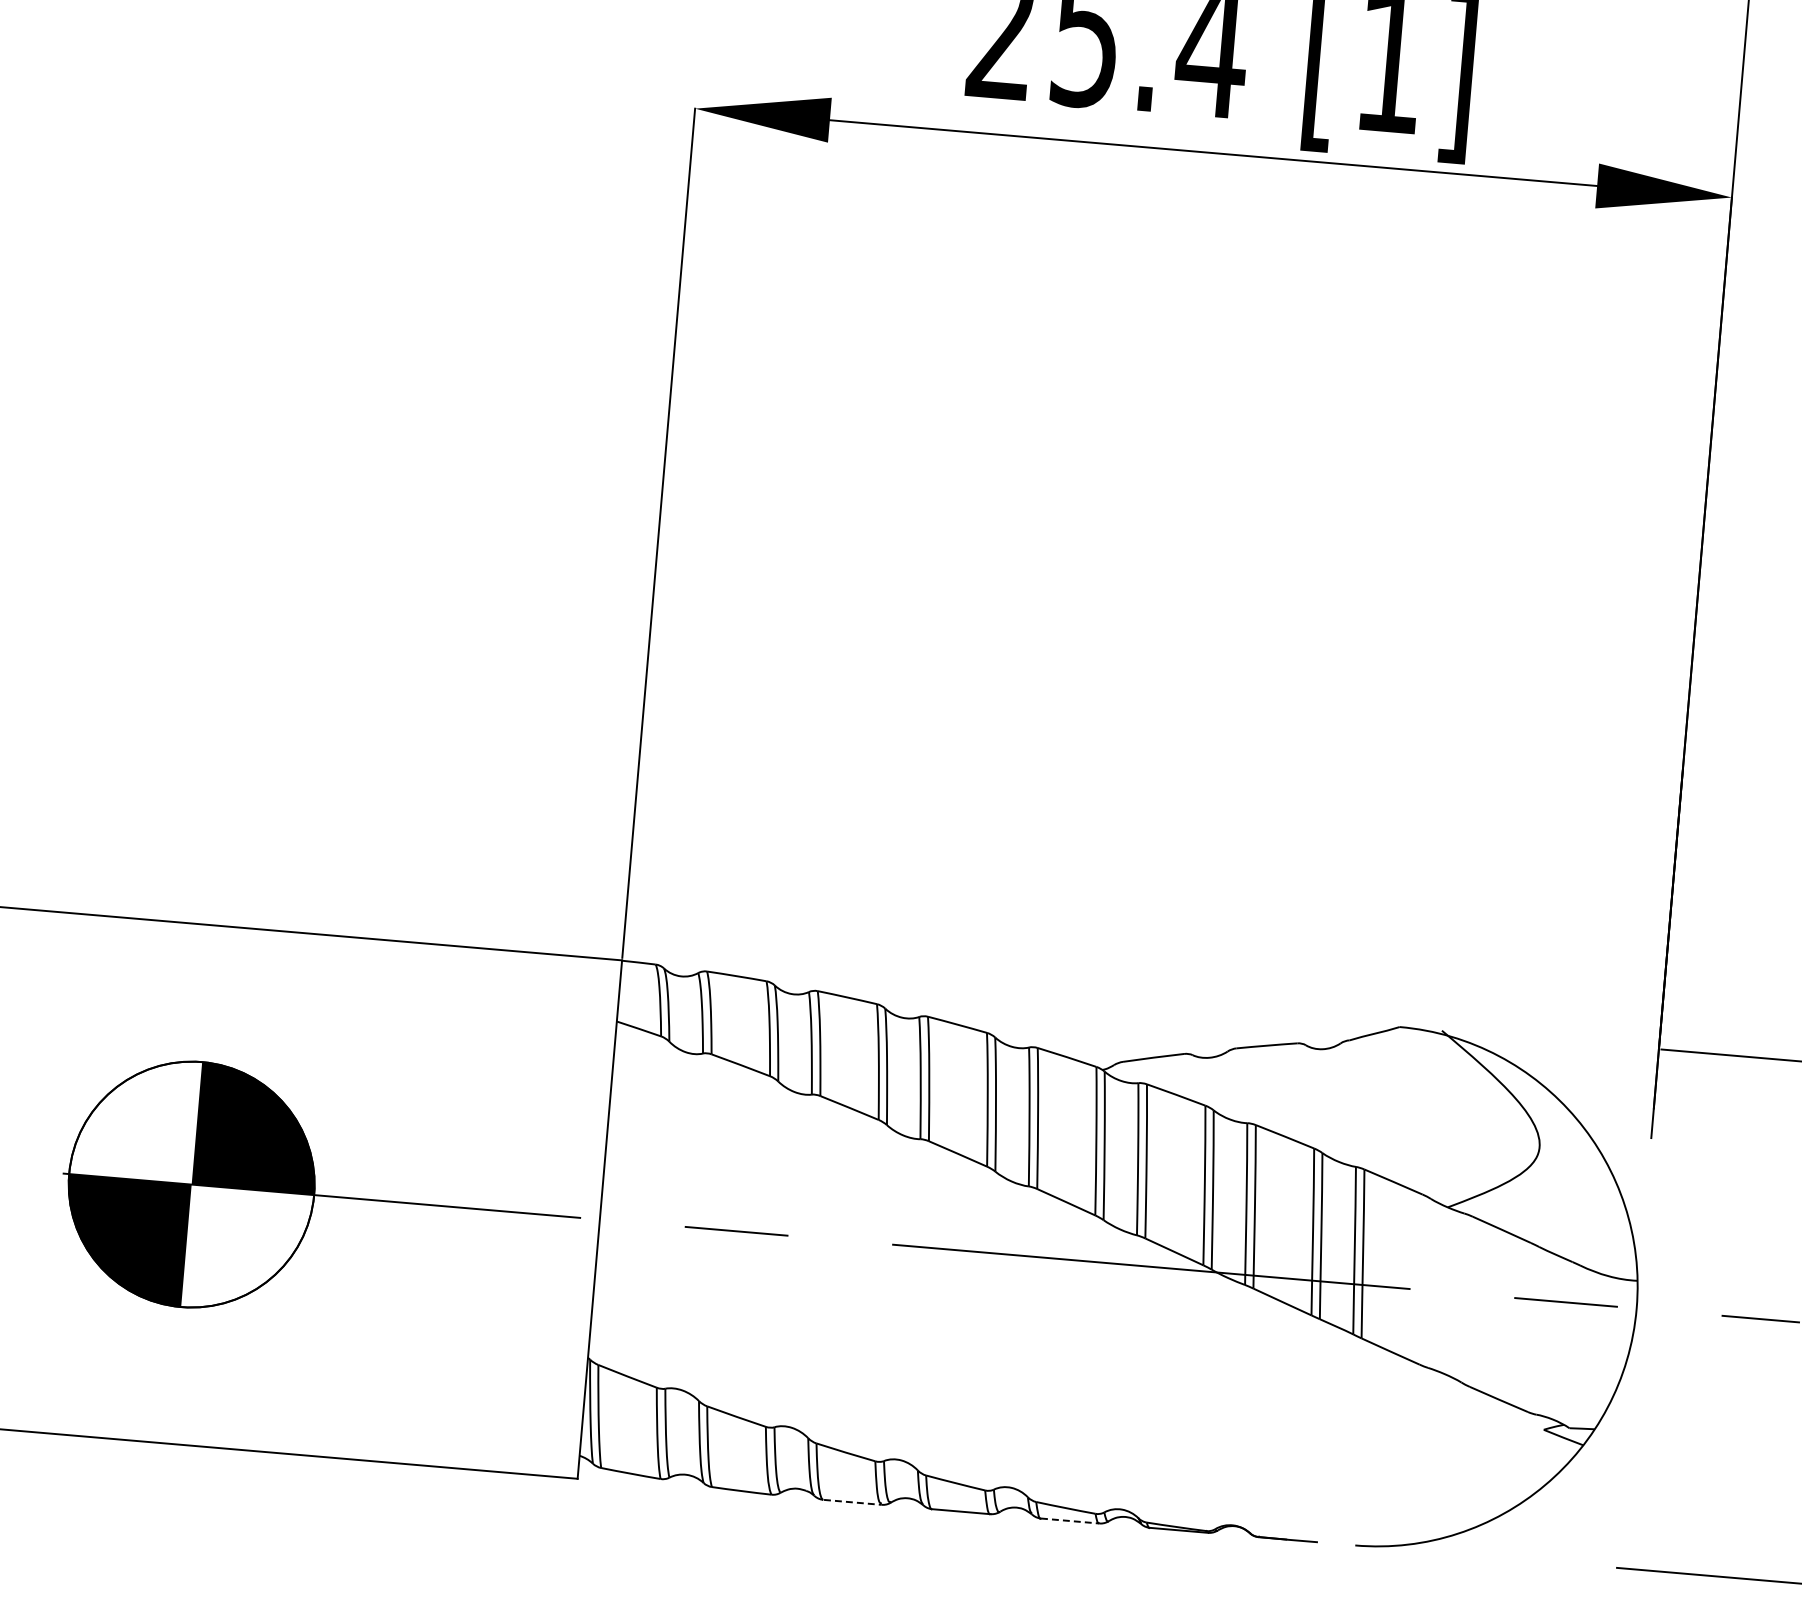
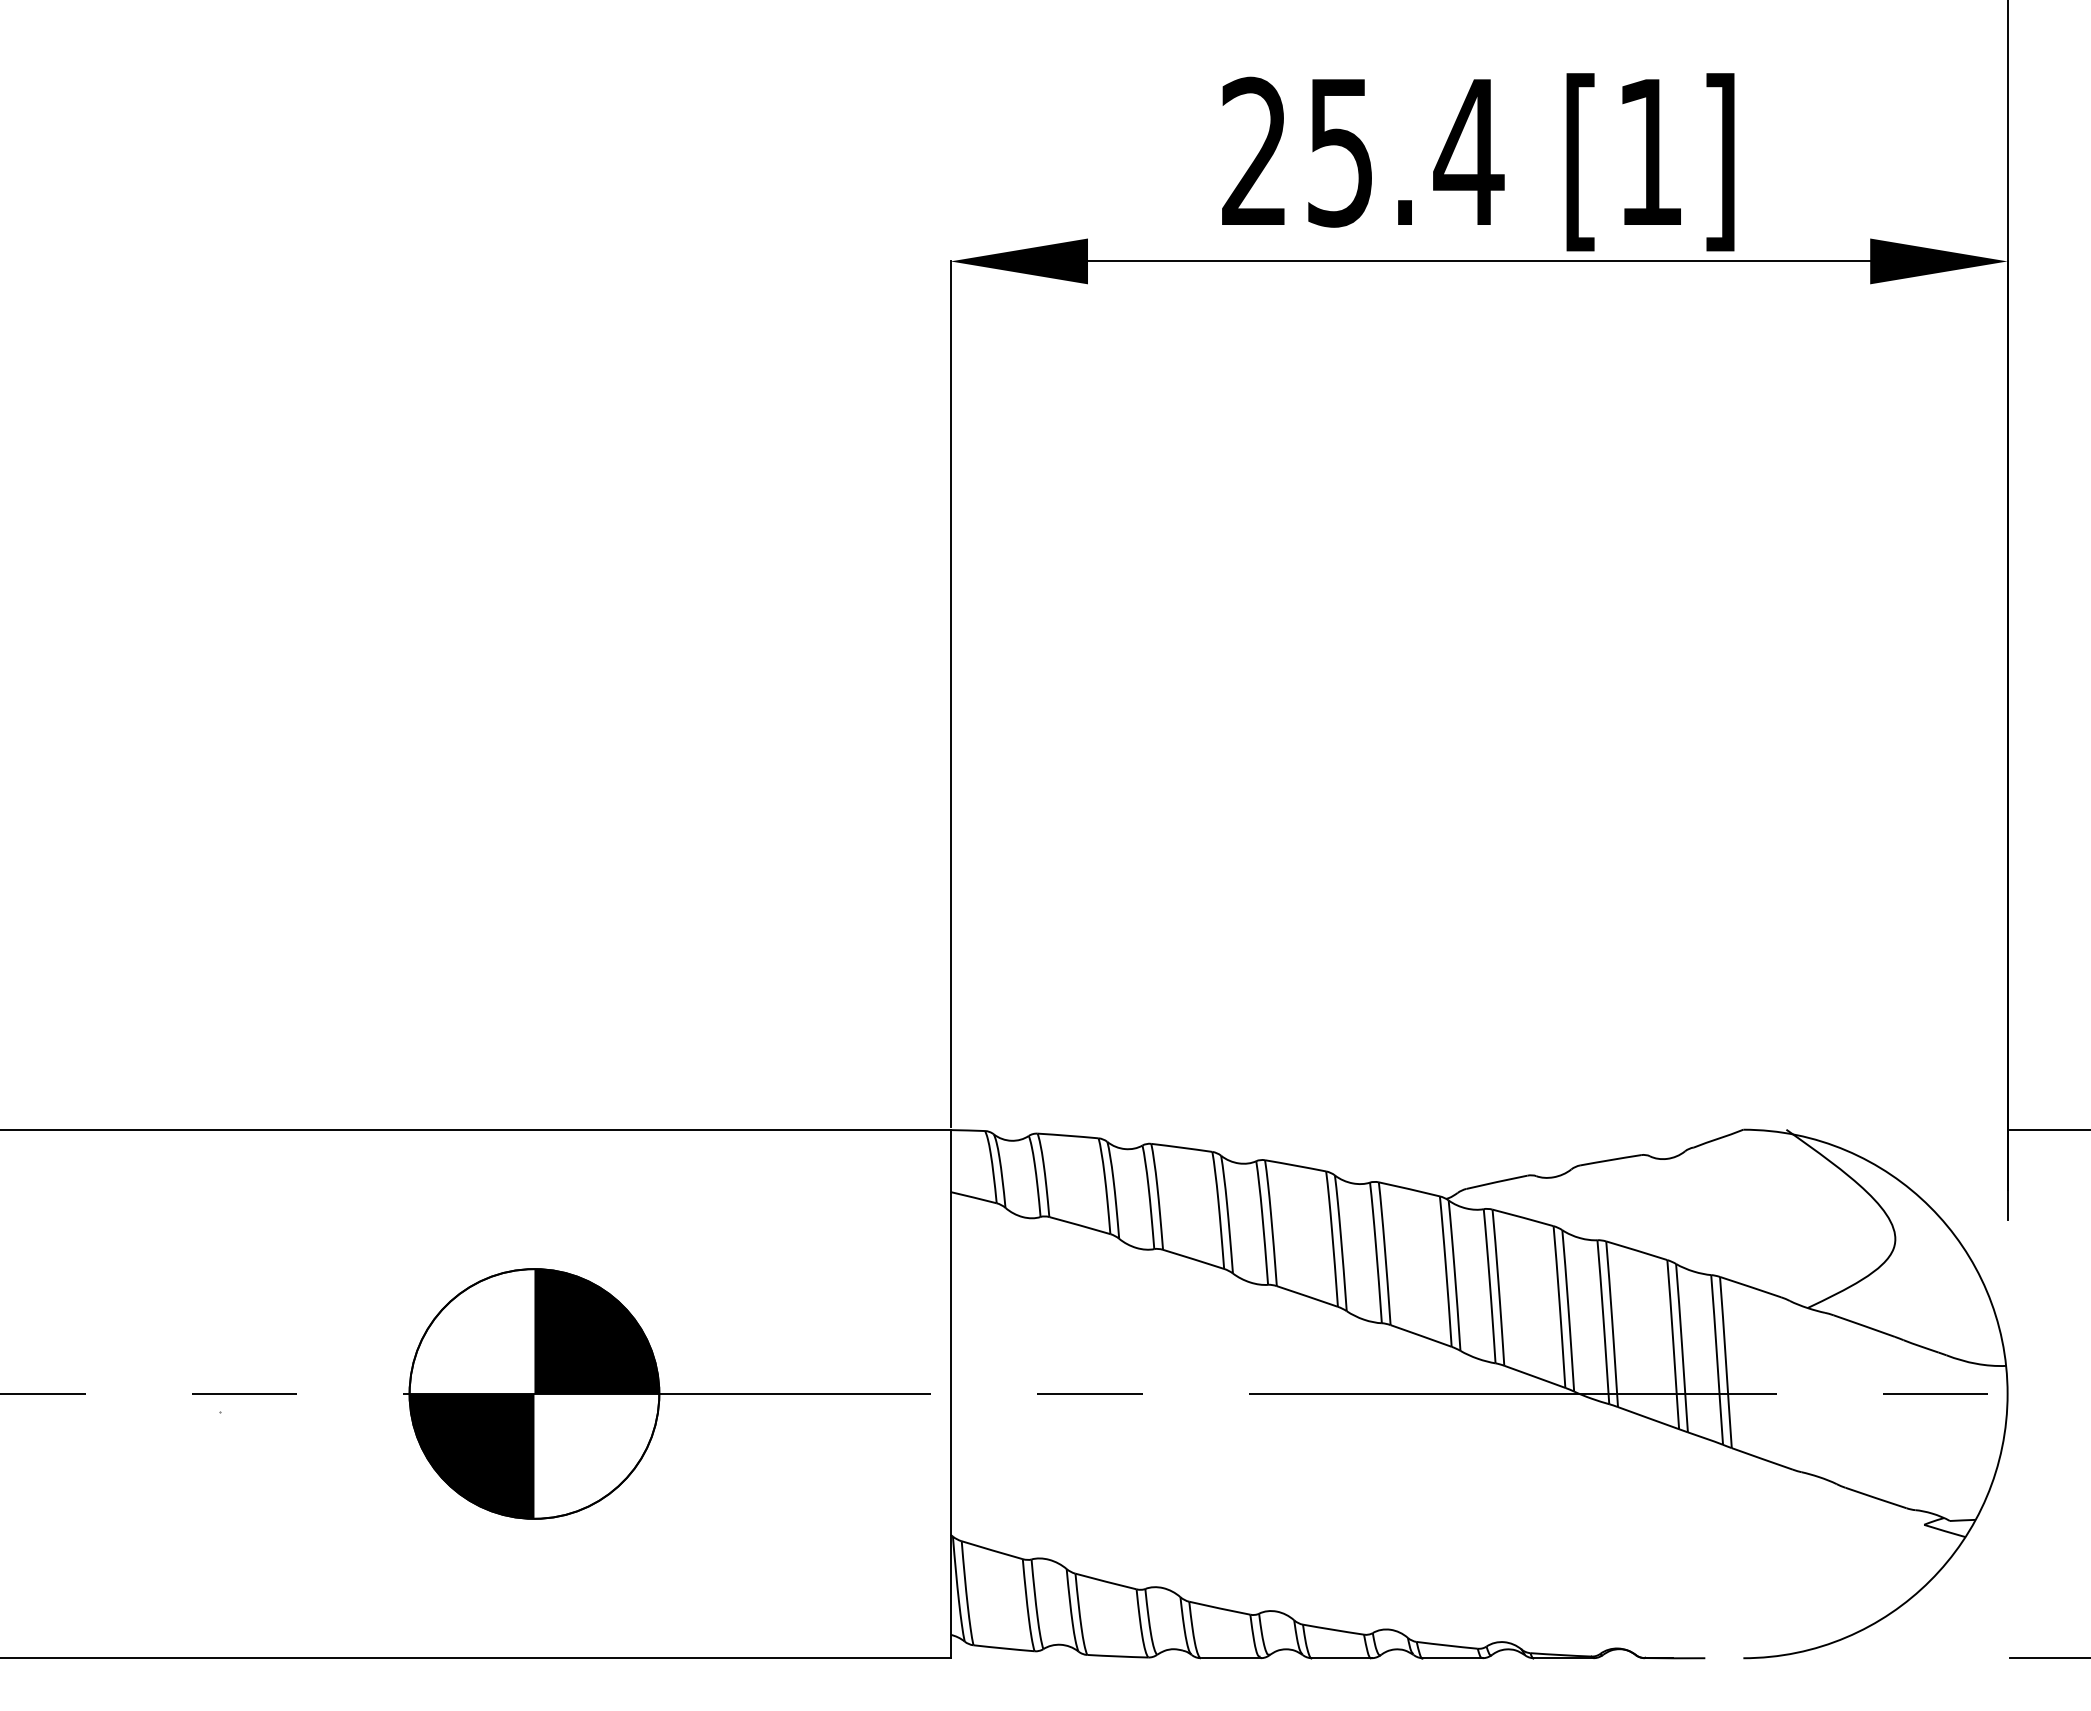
line: (853, 1502) -> (1231, 1658), dashed -> solid
line: (1069, 1521) -> (1452, 1658), dashed -> solid

